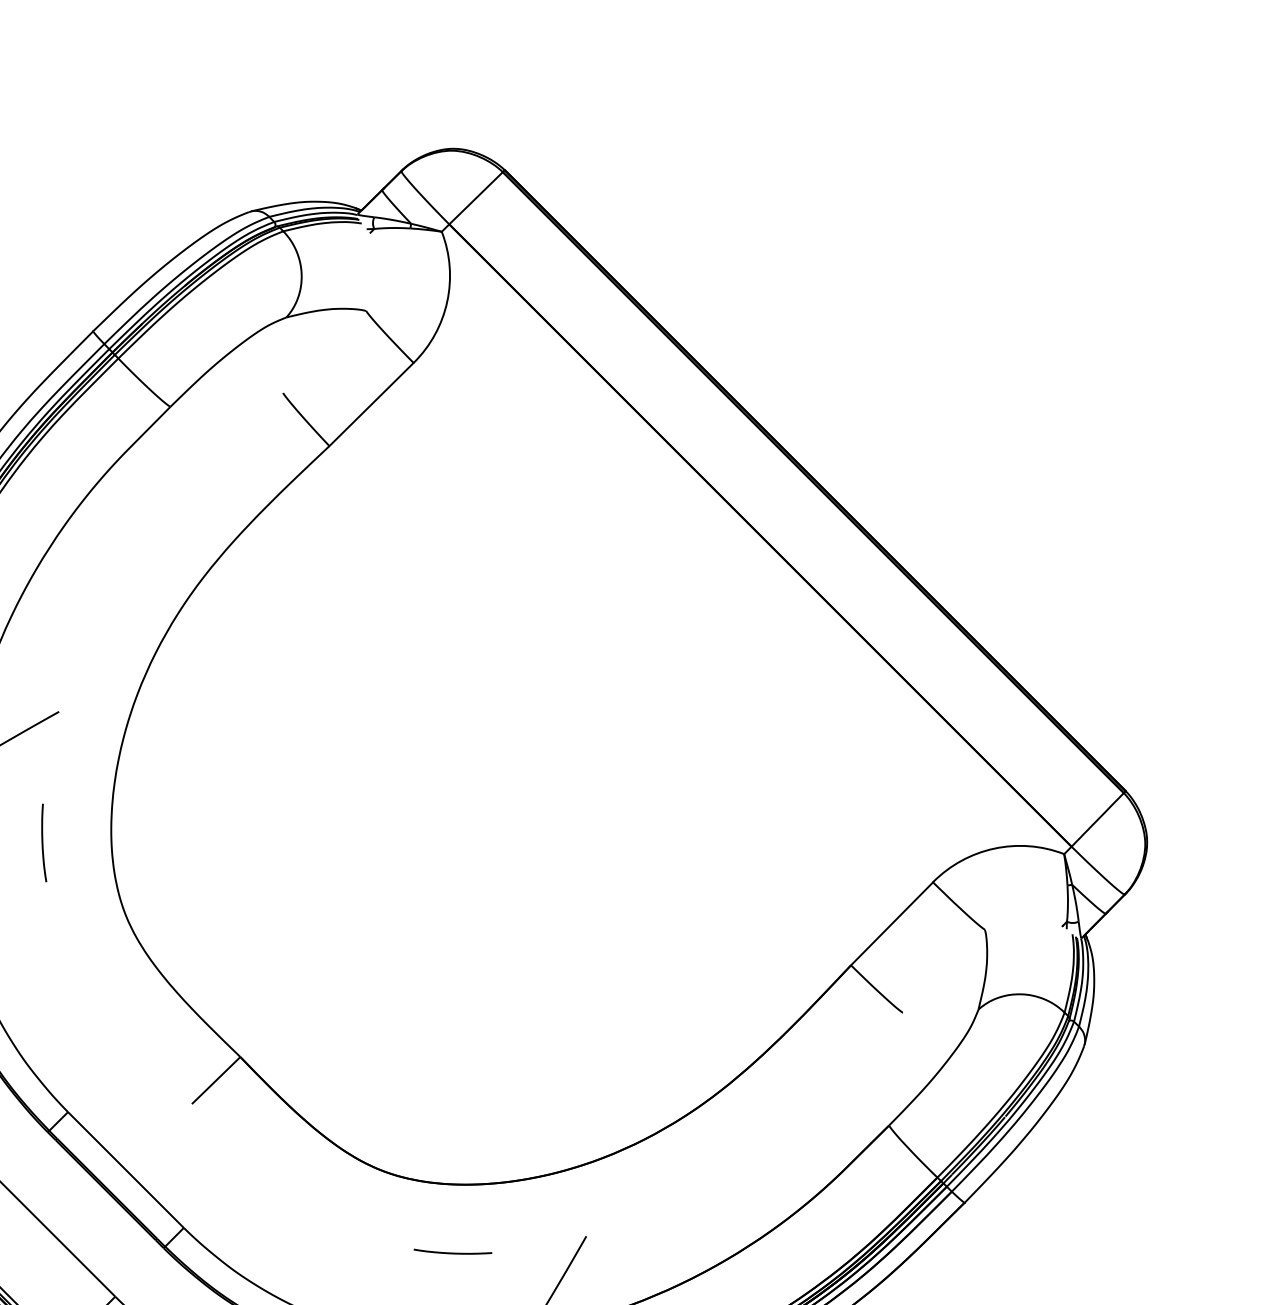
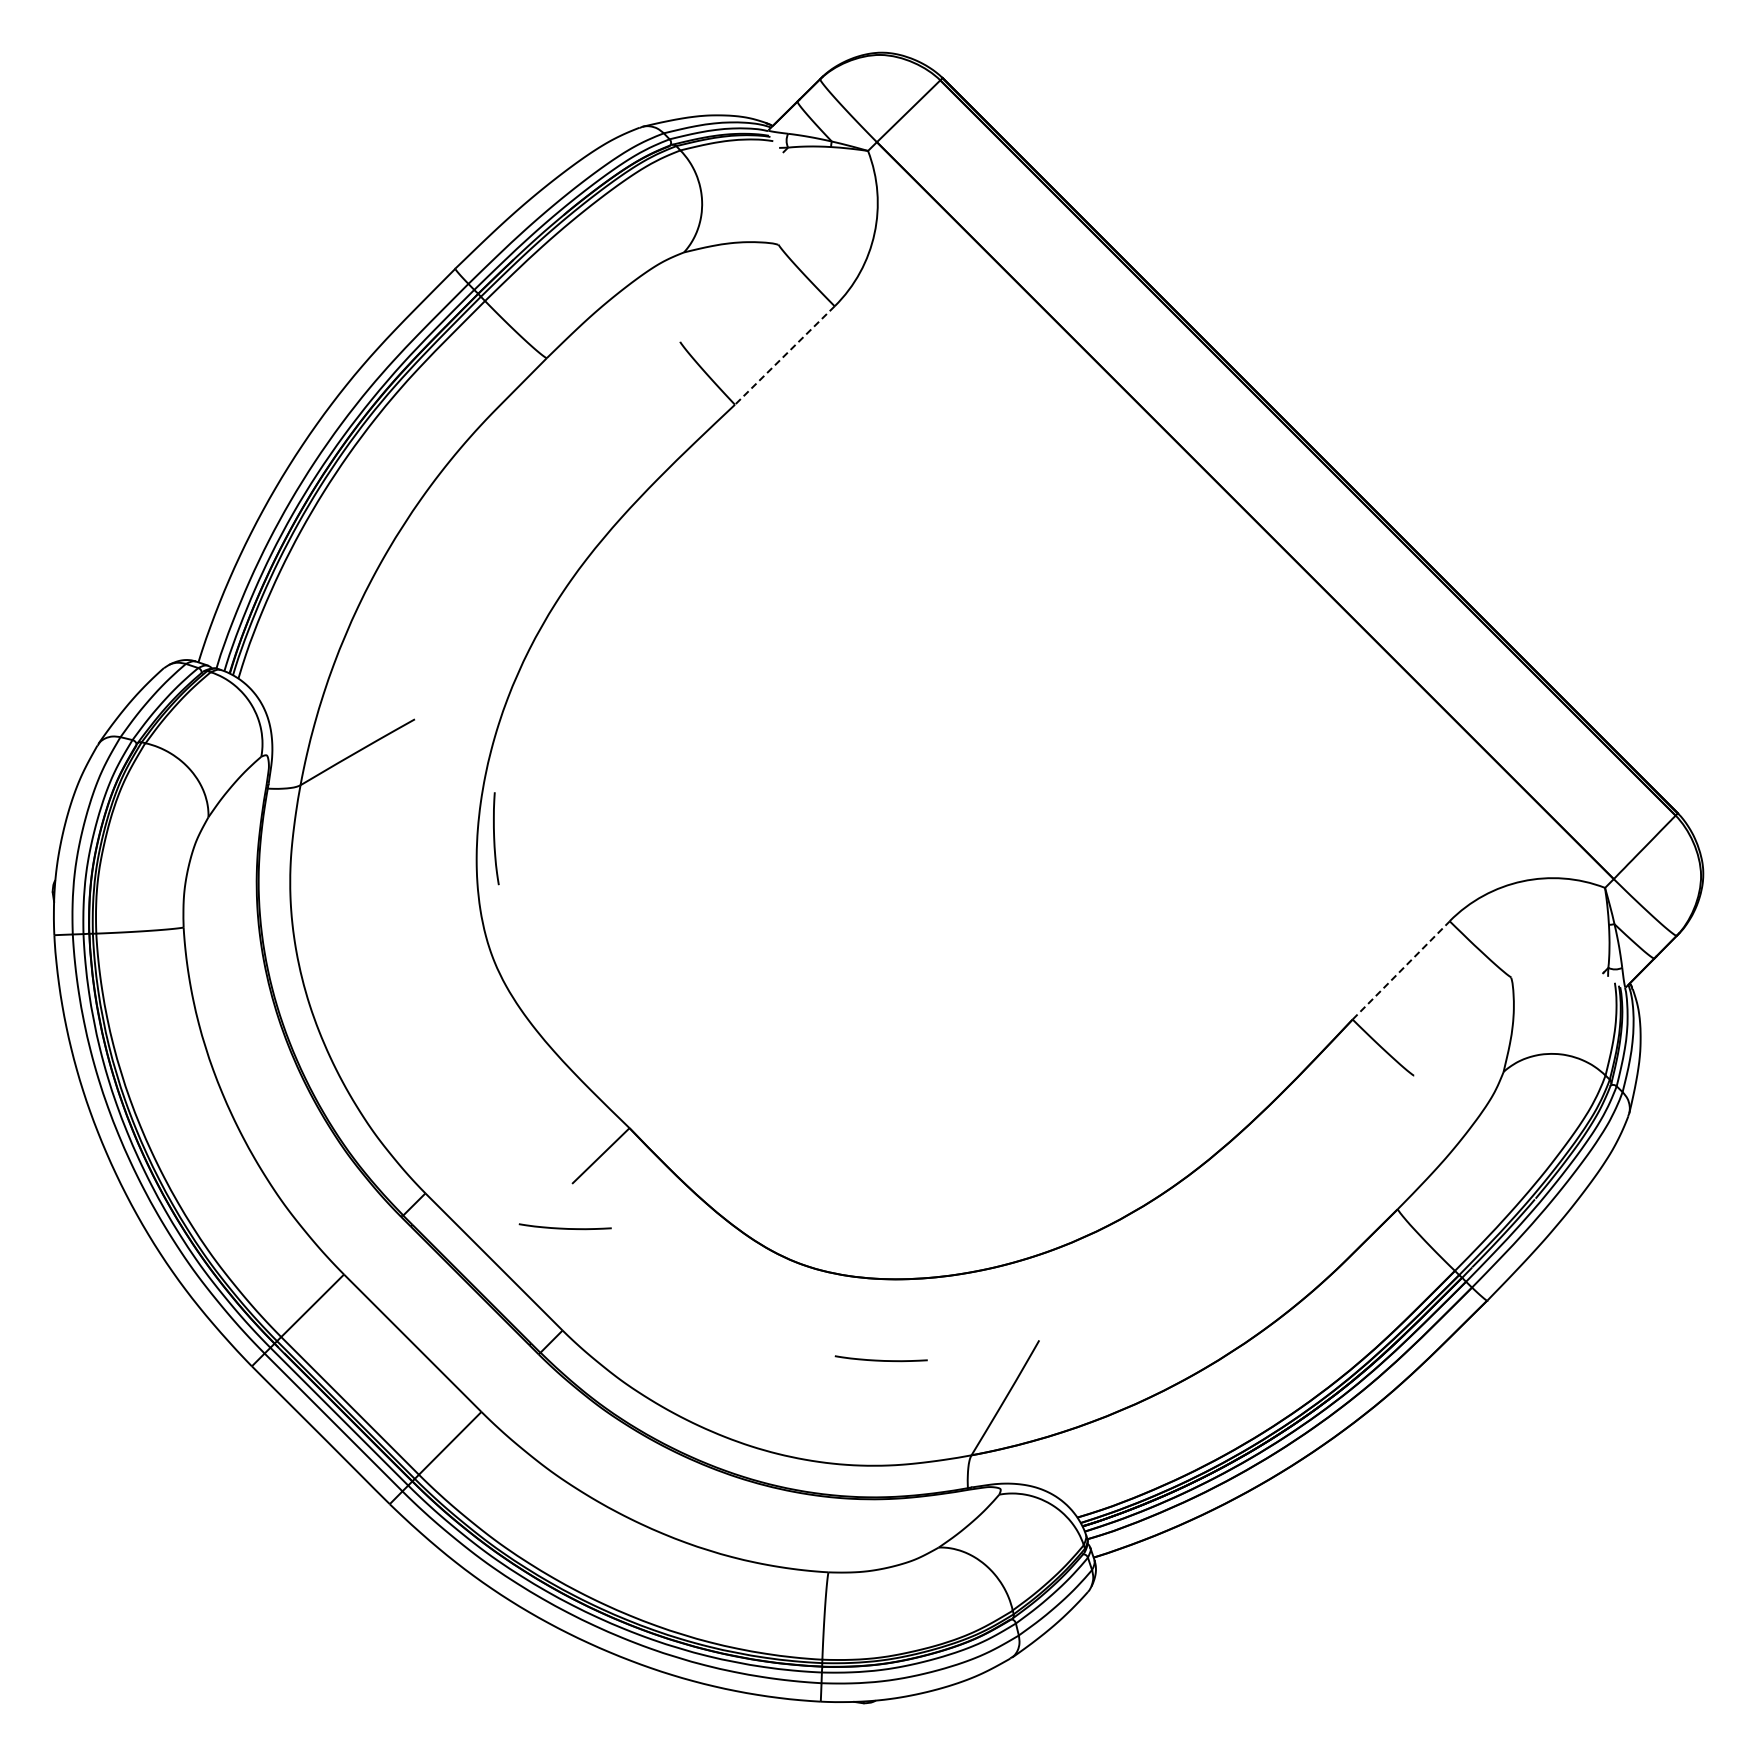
line: (371, 404) -> (784, 355), solid -> dashed
curve: (43, 842) -> (495, 838), moved
line: (892, 923) -> (1401, 970), solid -> dashed
curve: (185, 1140) -> (564, 1227), added

